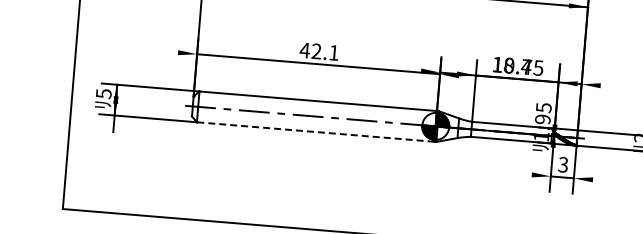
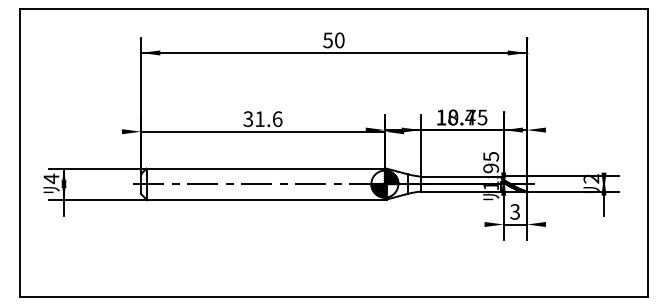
text: (319, 52) -> (262, 119), 42.1 -> 31.6
text: (103, 93) -> (51, 178), 5 -> 4
line: (315, 131) -> (265, 199), dashed -> solid

